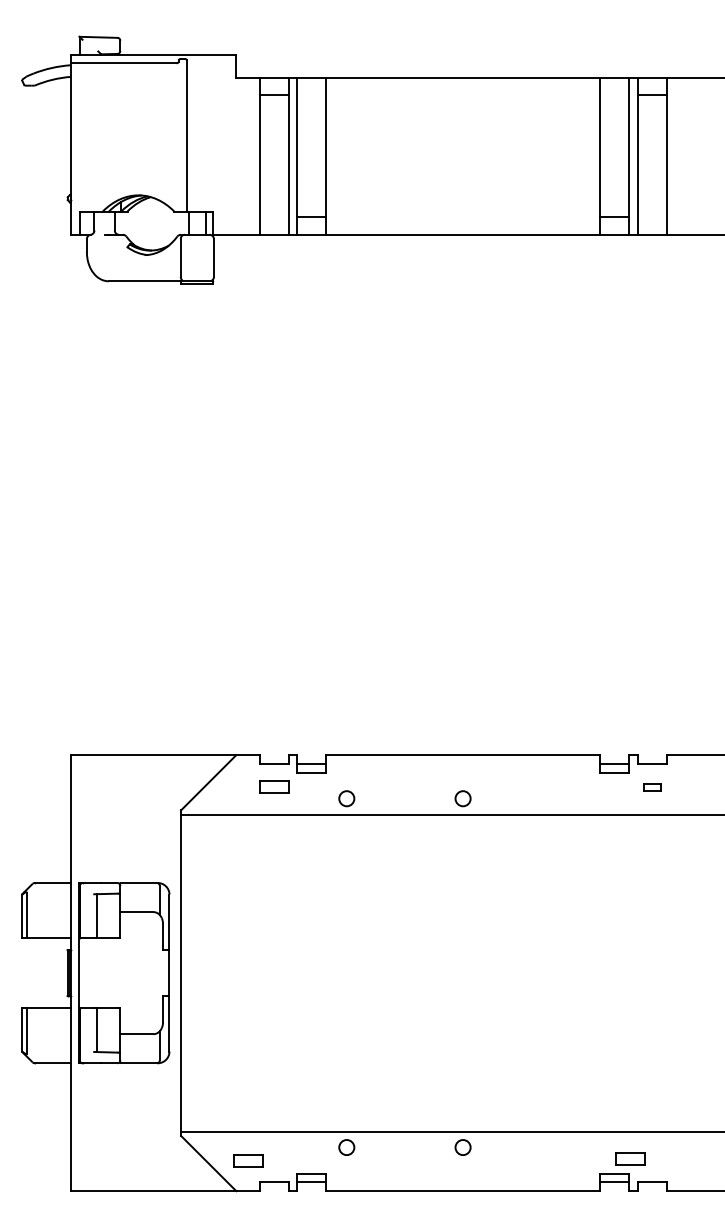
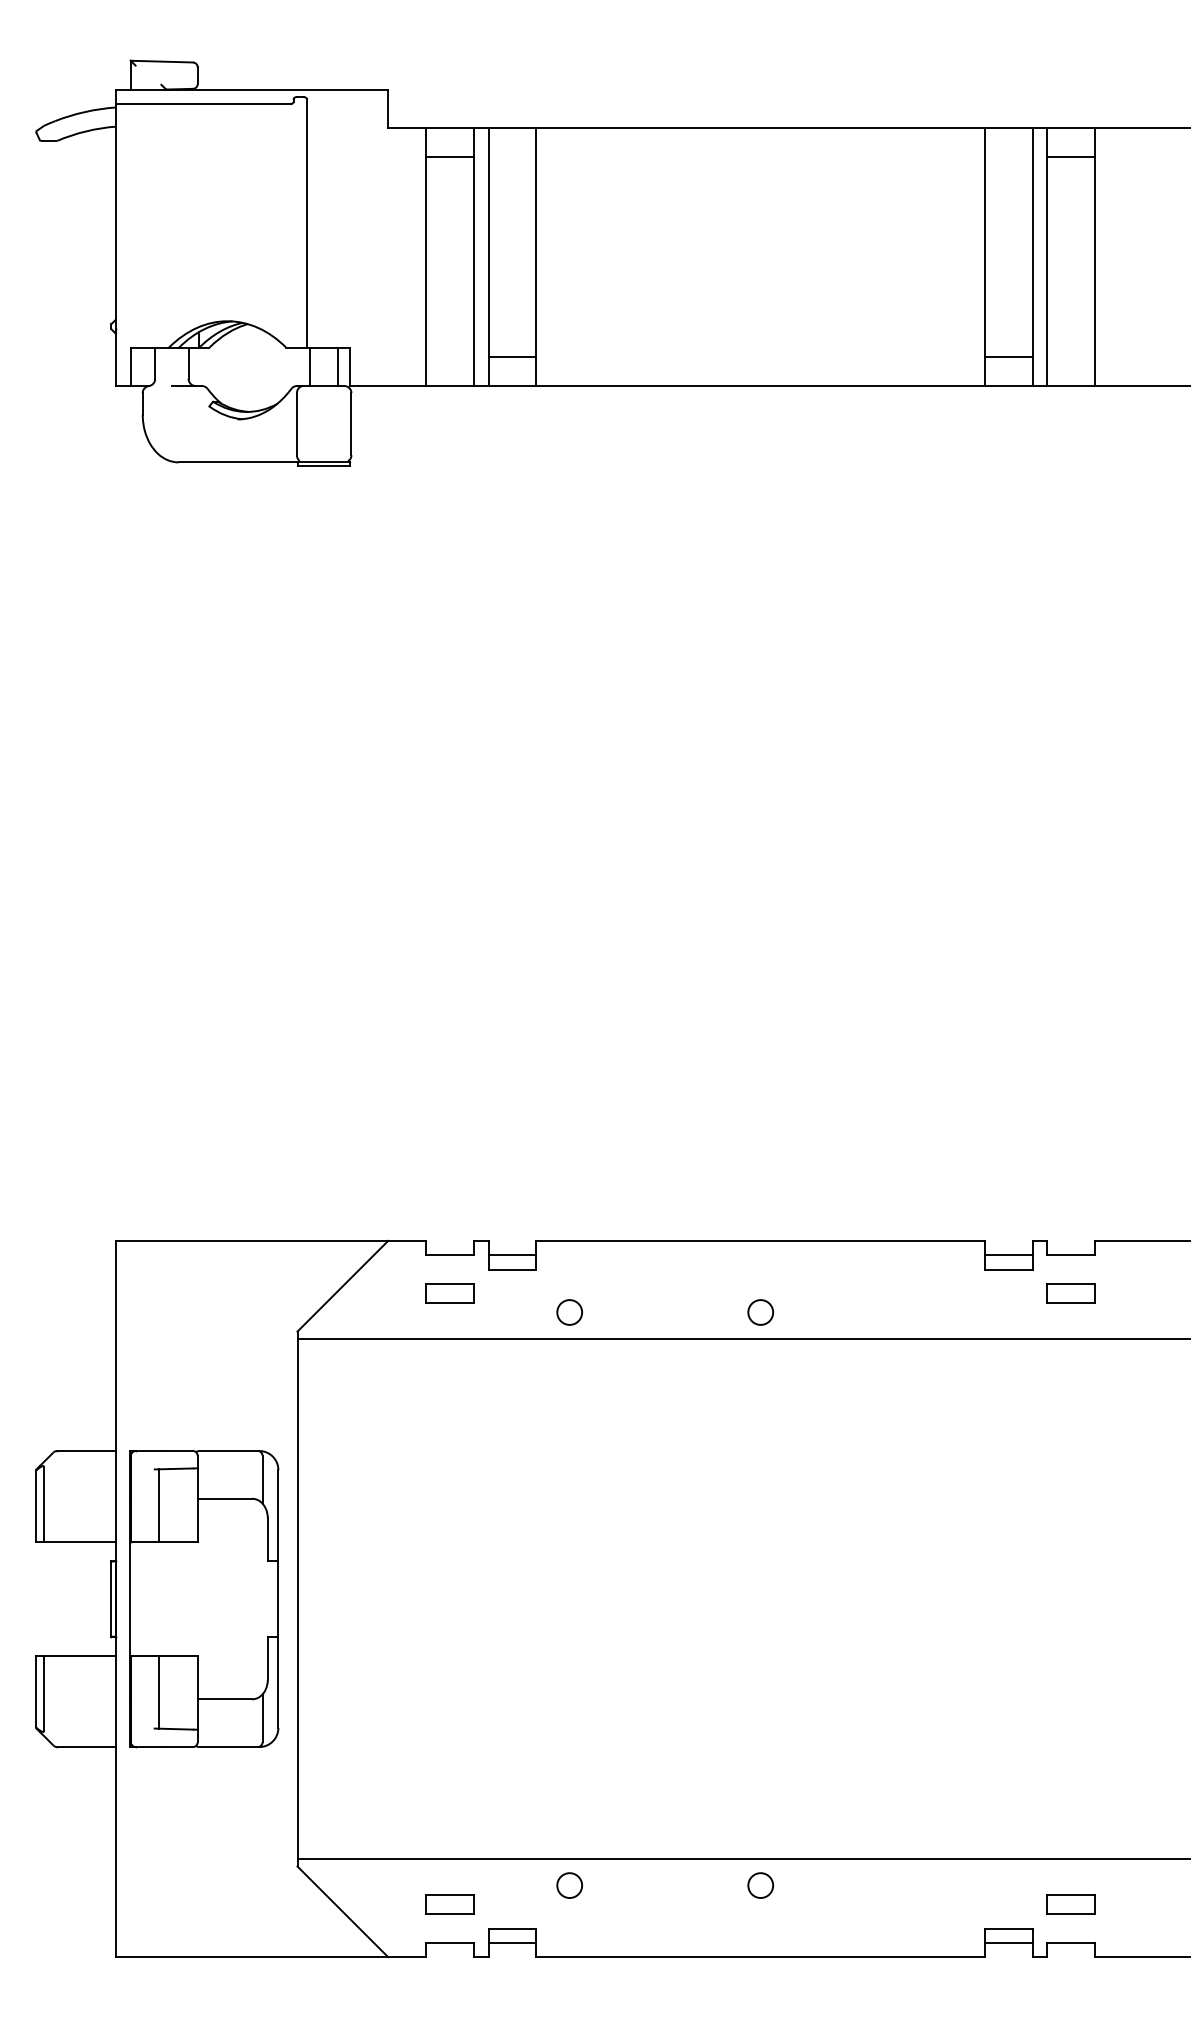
part: (652, 786) -> (1071, 1292), size x1.67
part: (630, 1158) -> (1071, 1903), moved
part: (248, 1160) -> (450, 1903), moved

